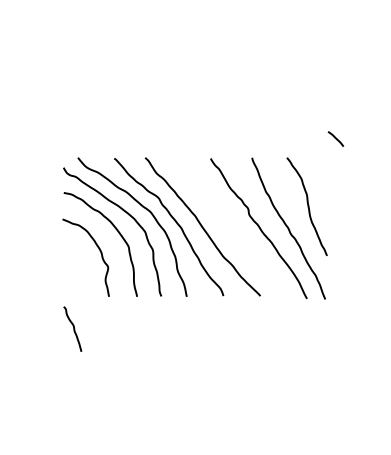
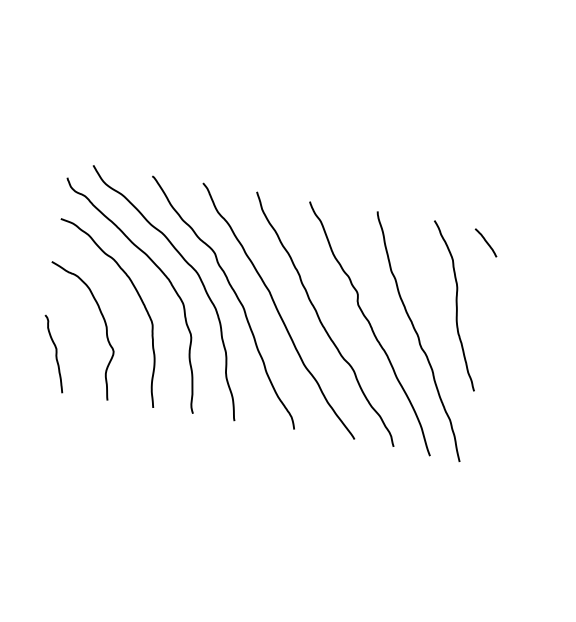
line: (335, 138) -> (485, 241), moved
curve: (229, 228) -> (321, 320), added
curve: (73, 328) -> (55, 353), moved

